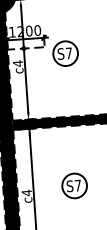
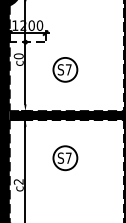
part: (65, 53) -> (65, 69), moved
text: (17, 63) -> (18, 56), c4 -> c0
part: (74, 186) -> (65, 158), moved
text: (26, 192) -> (18, 181), c4 -> c2

